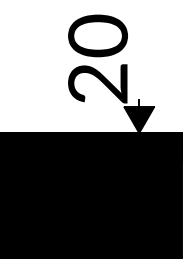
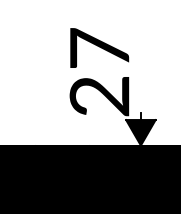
text: (97, 35) -> (99, 48), 20 -> 27

